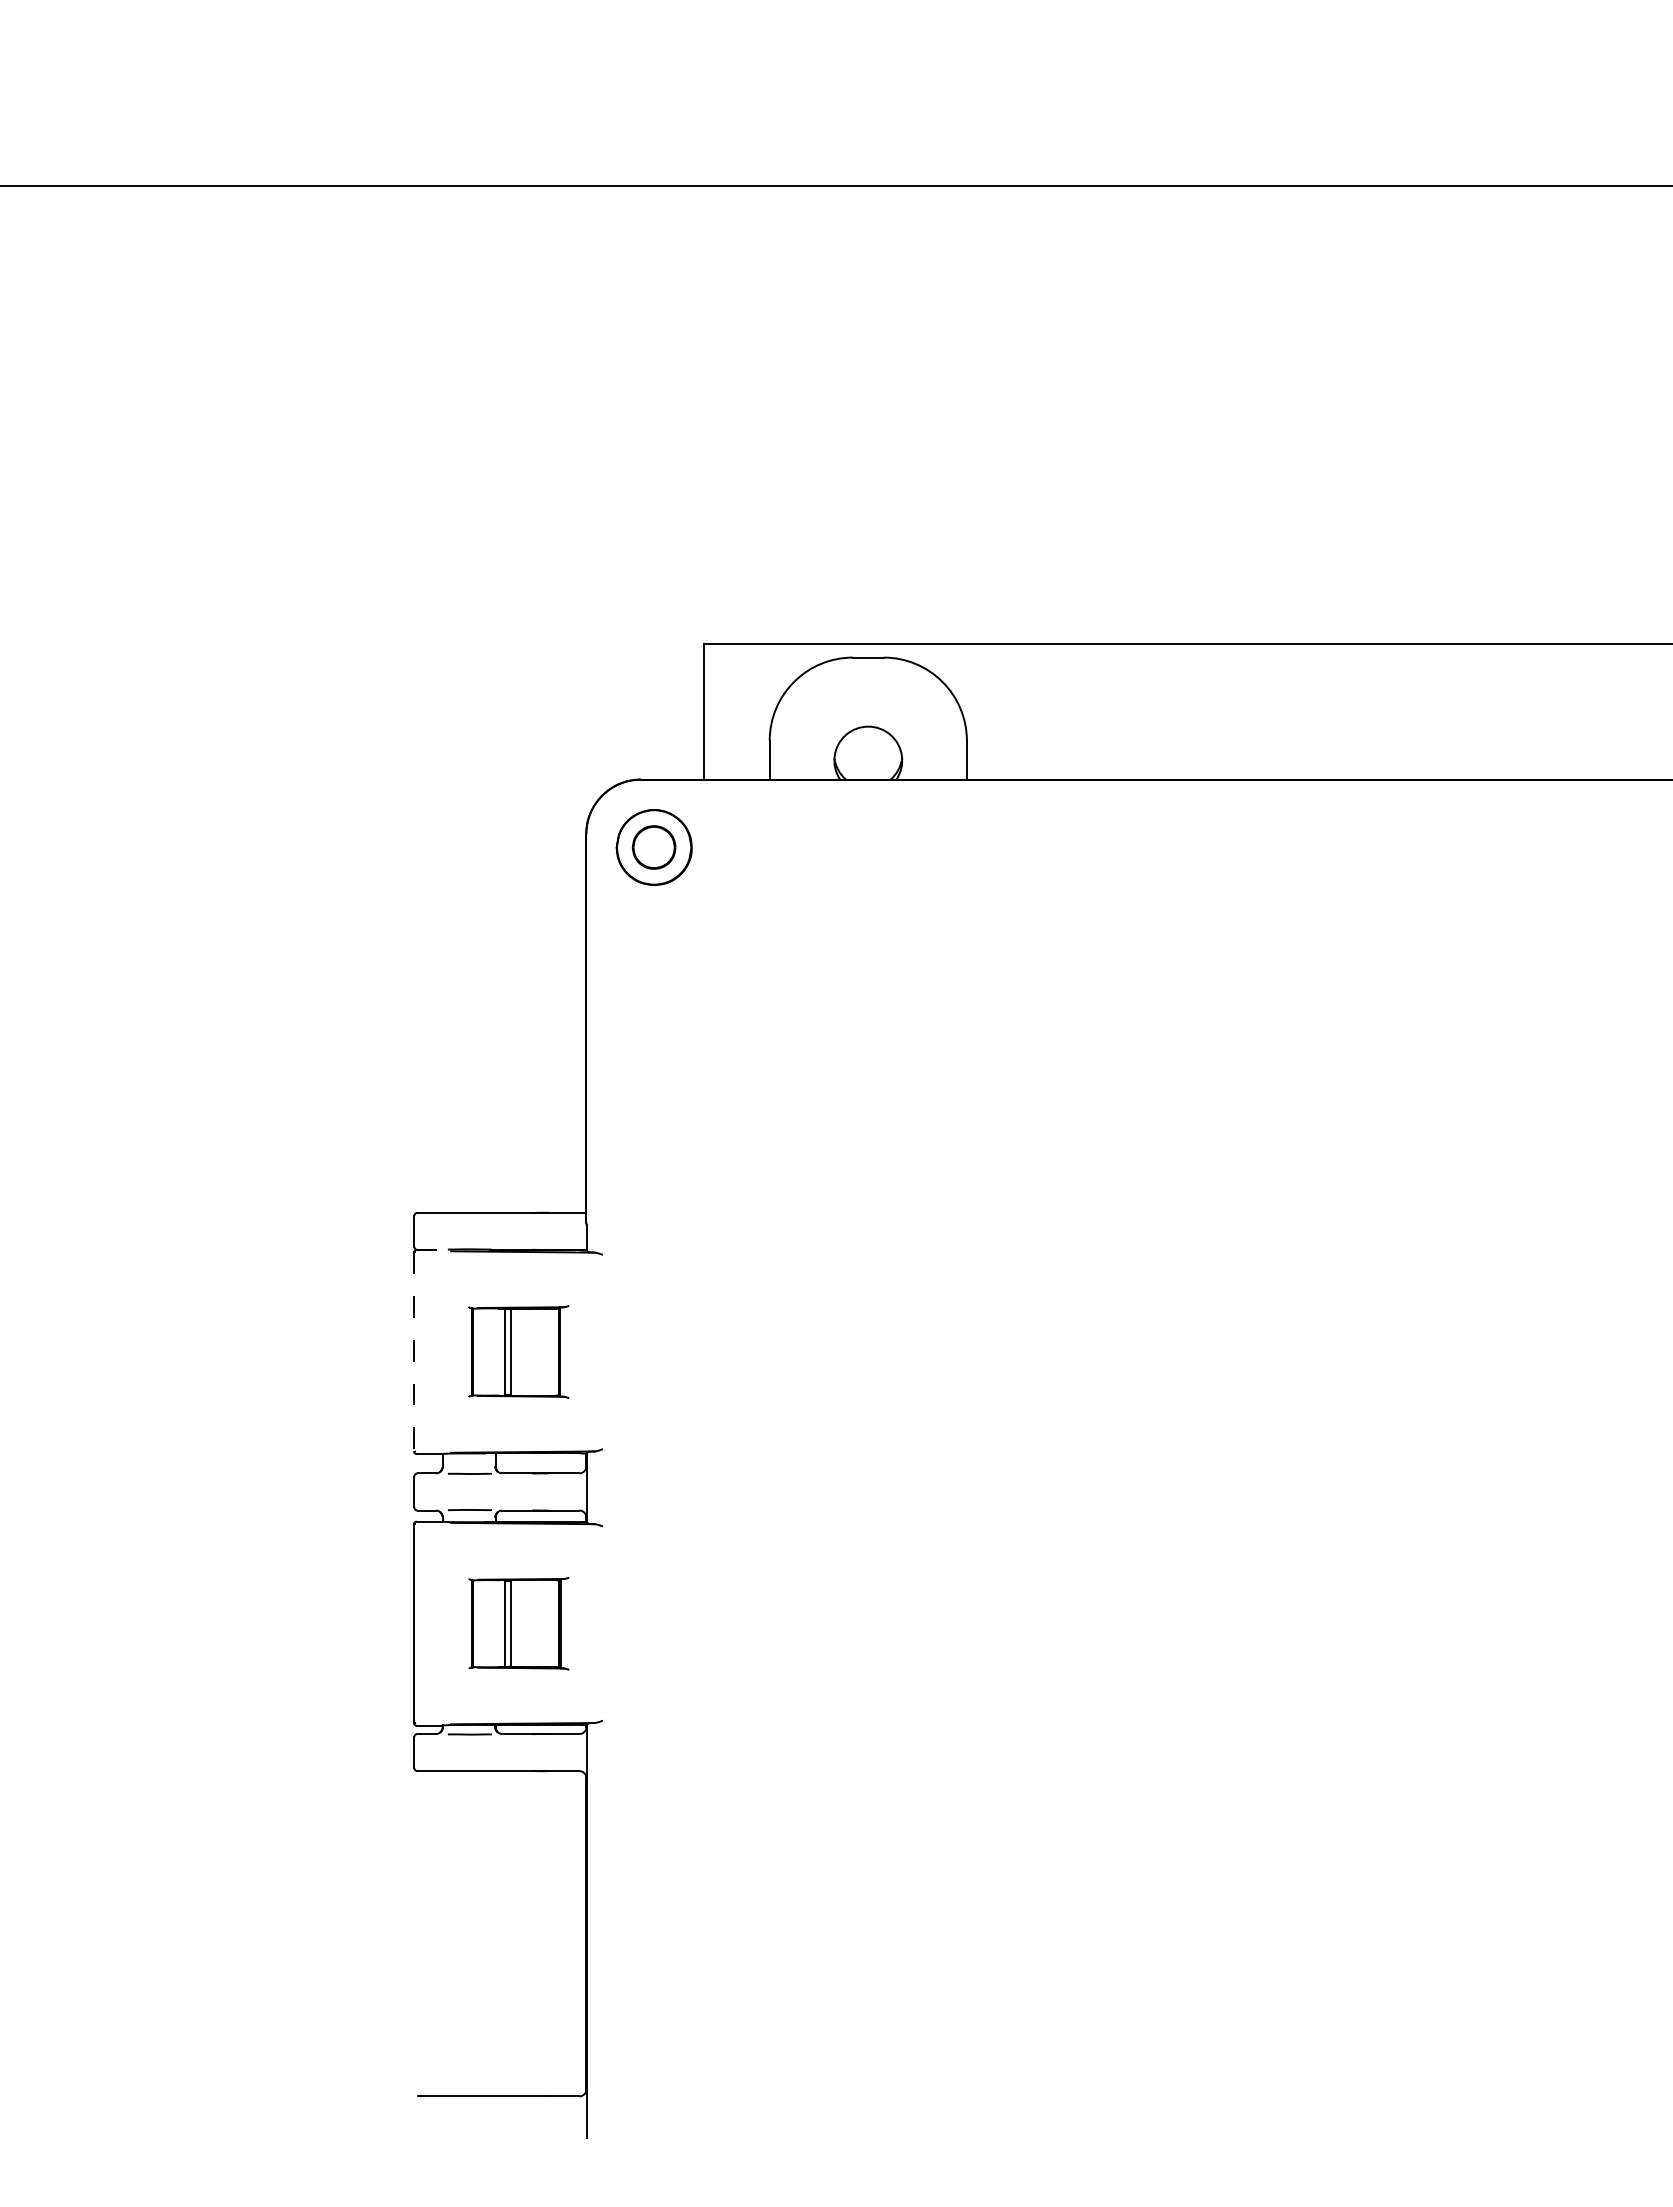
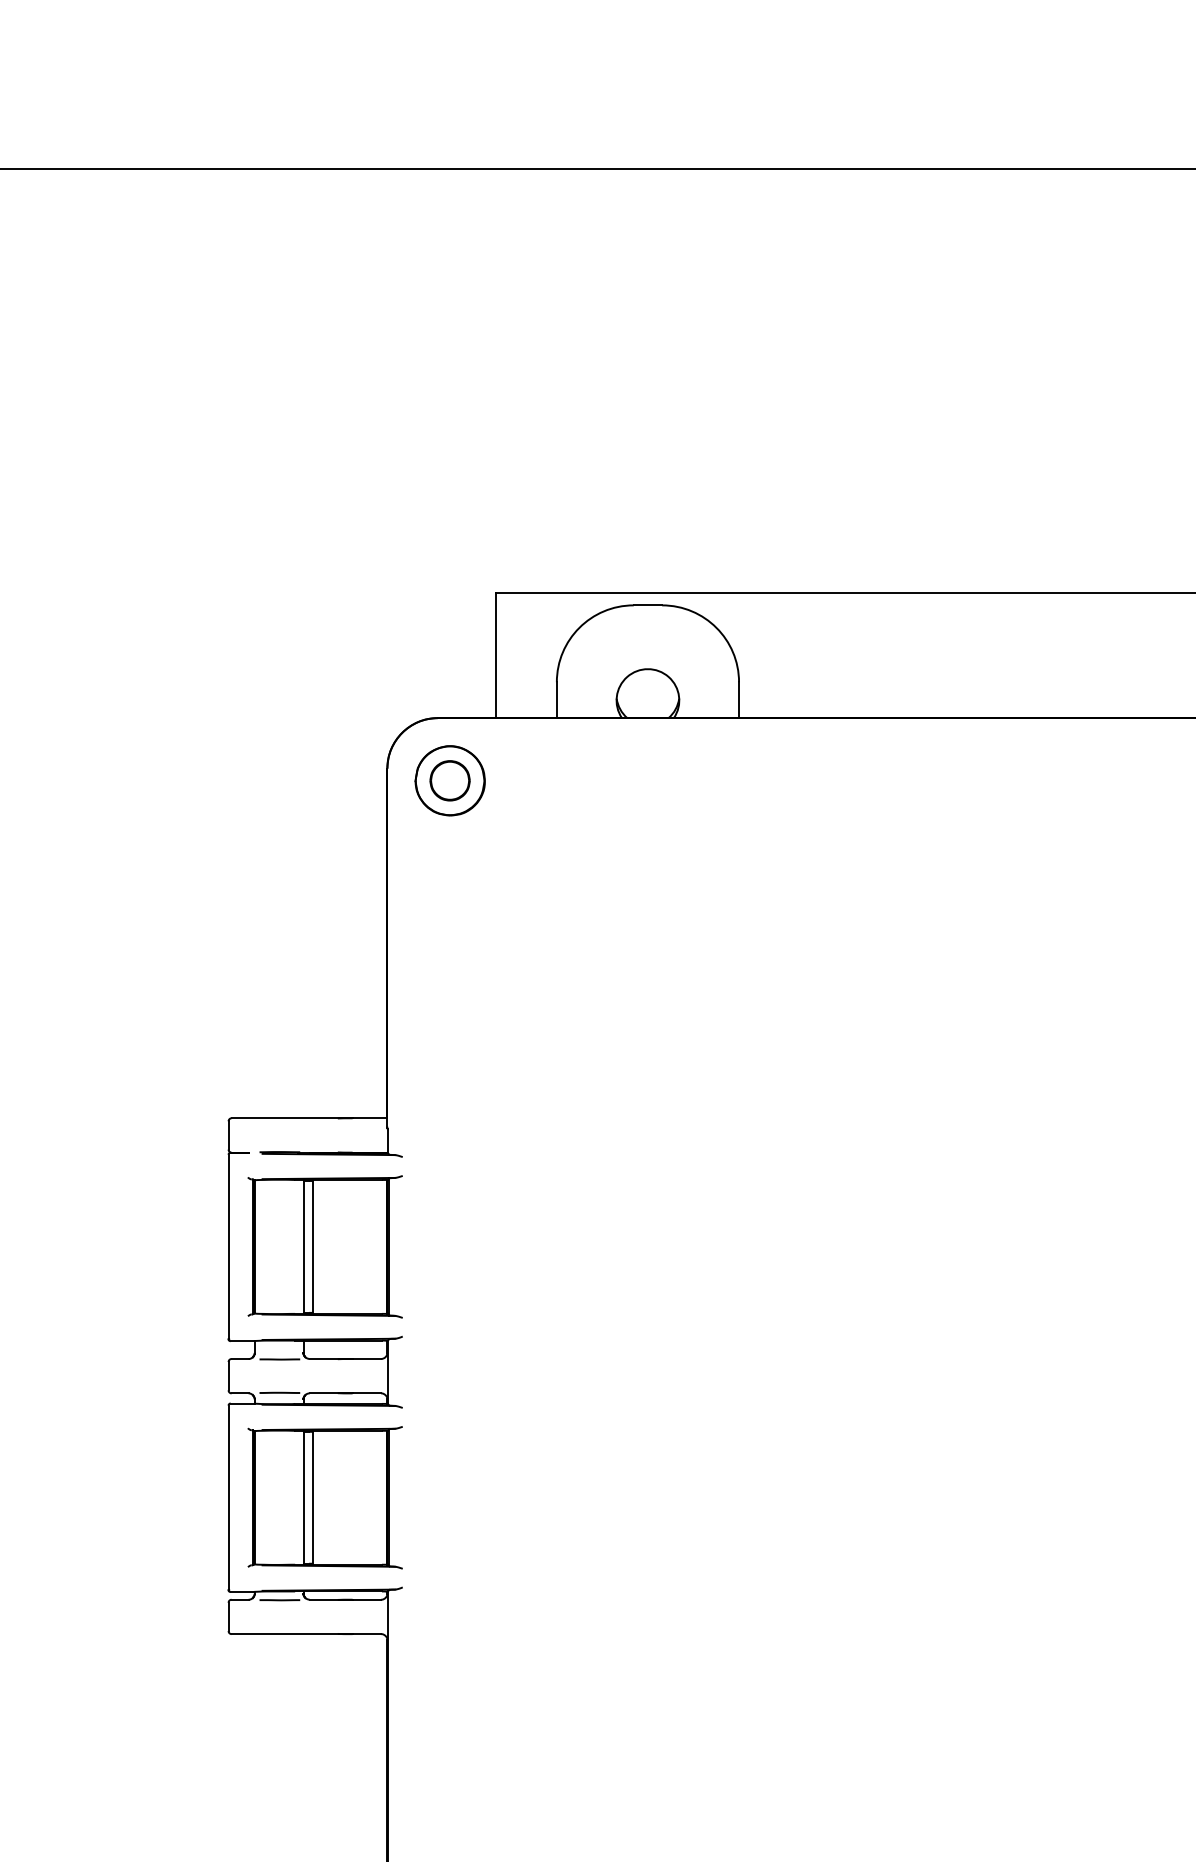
part: (518, 1351) -> (324, 1246), size x1.67
line: (414, 1352) -> (228, 1247), dashed -> solid
part: (518, 1623) -> (324, 1497), size x1.67

